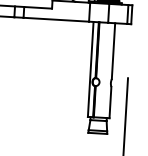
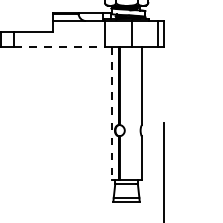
line: (56, 19) -> (59, 47), solid -> dashed
line: (90, 69) -> (111, 113), solid -> dashed

